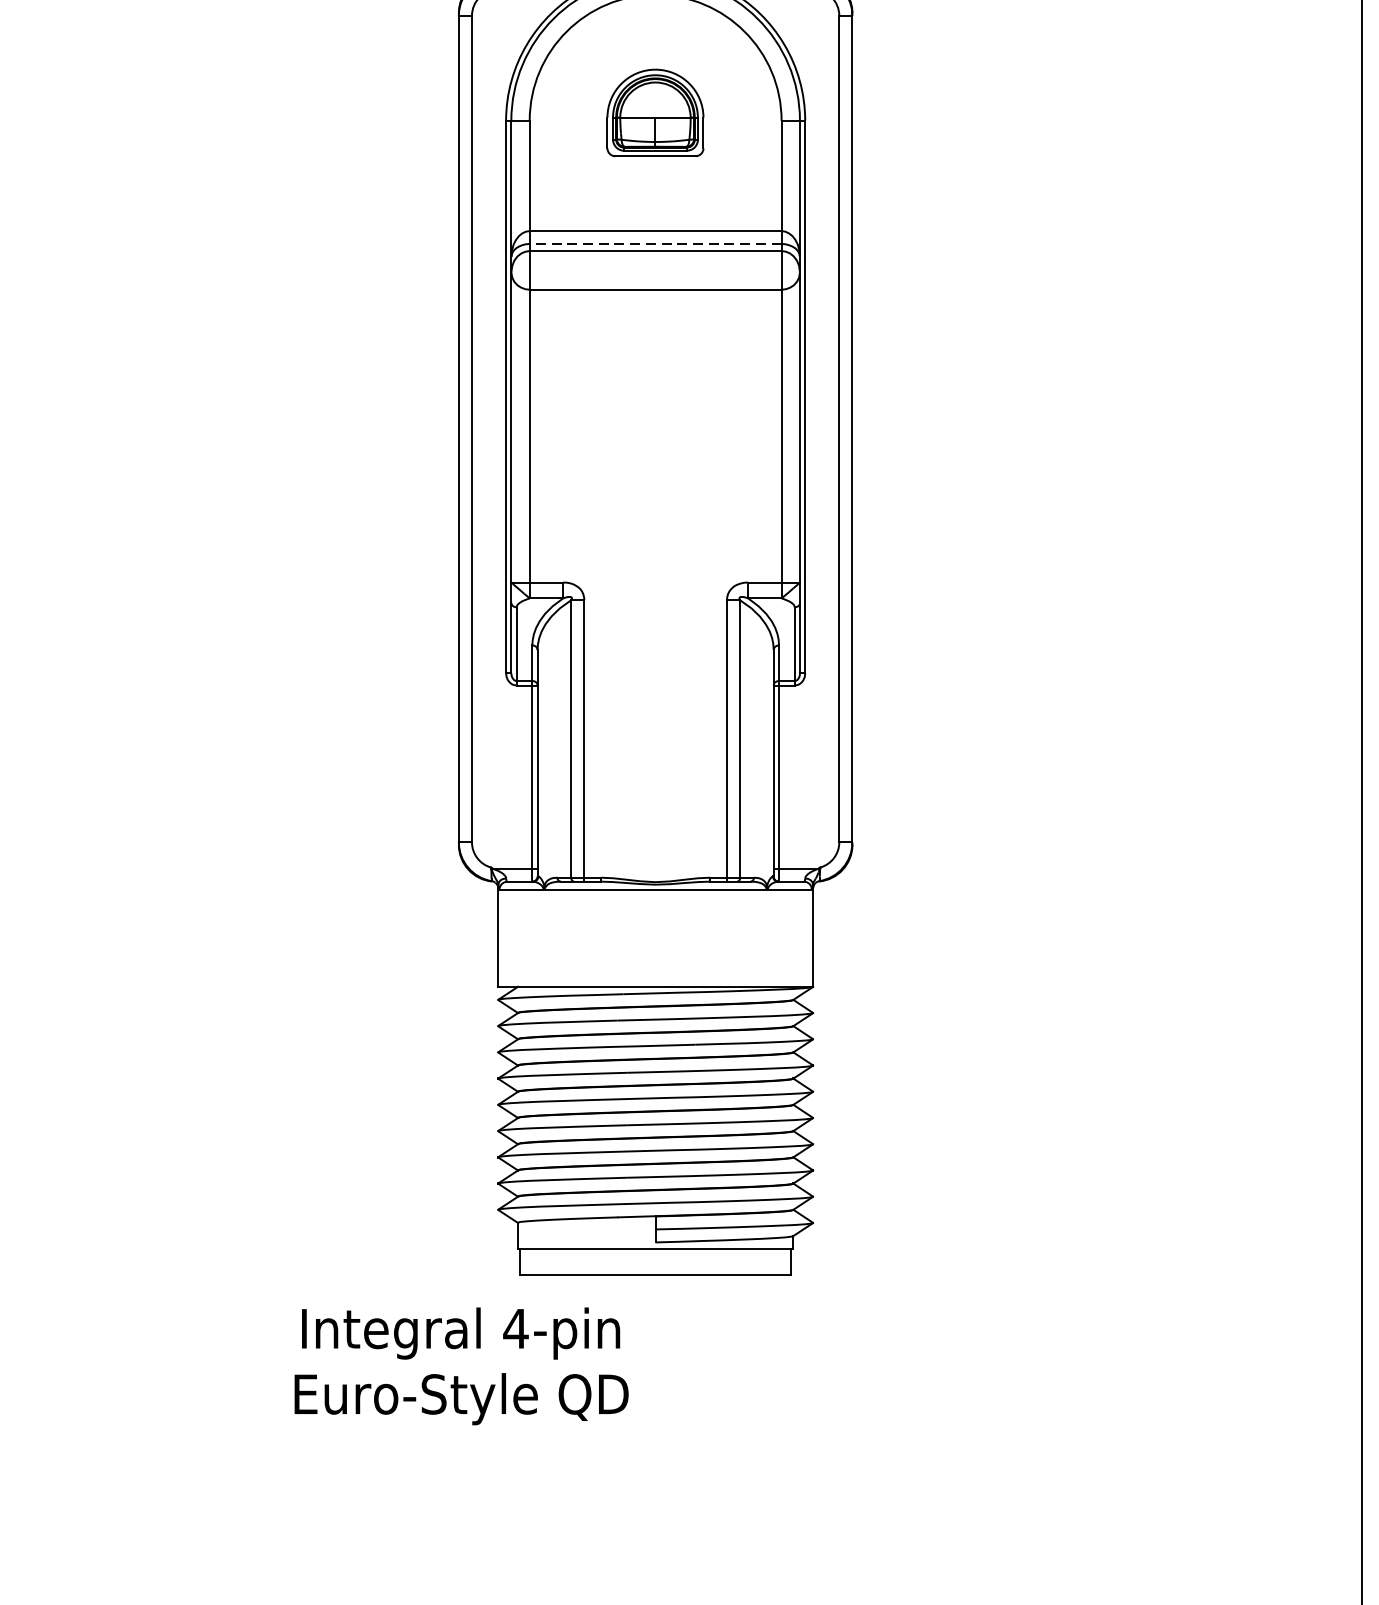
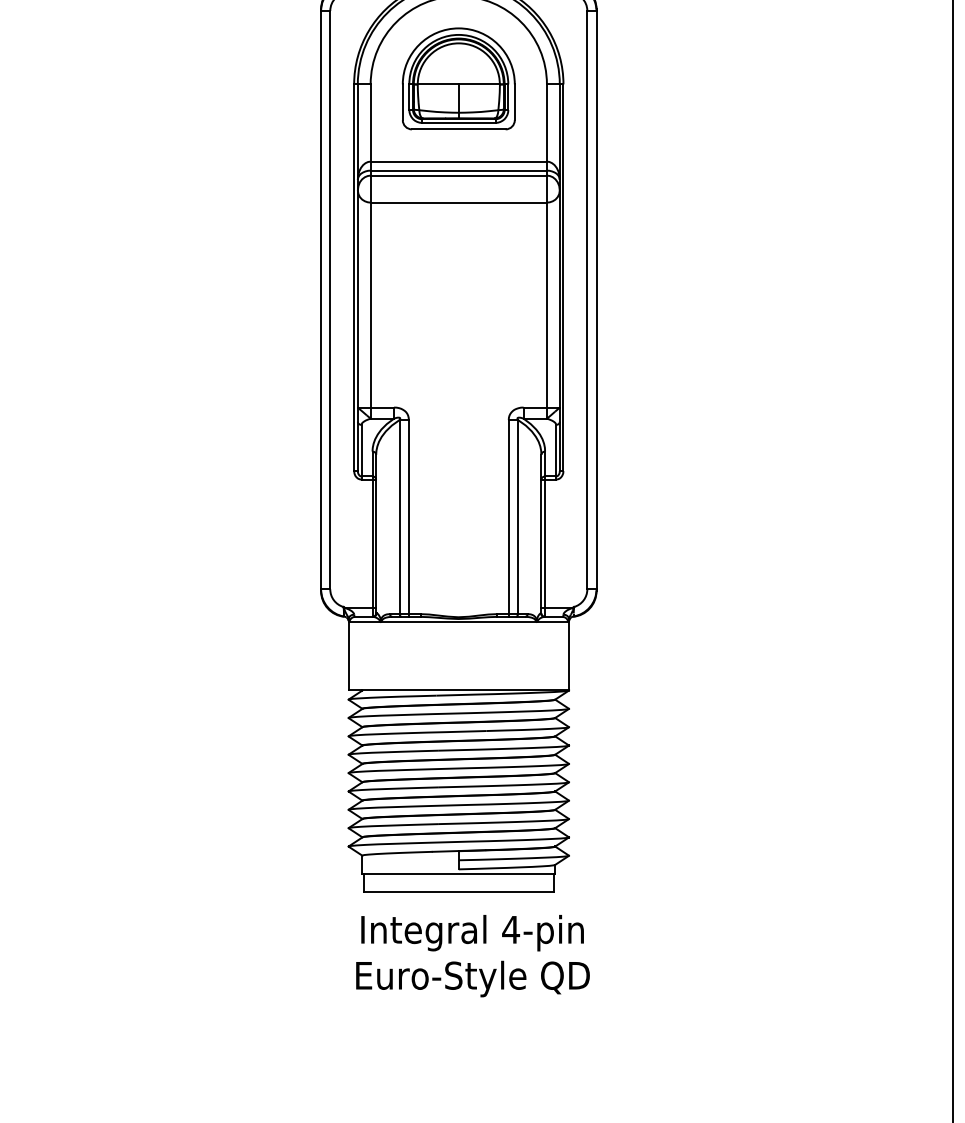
part: (655, 112) -> (458, 78), size x1.67
line: (655, 243) -> (458, 170), dashed -> solid
text: (460, 1366) -> (472, 956), moved

